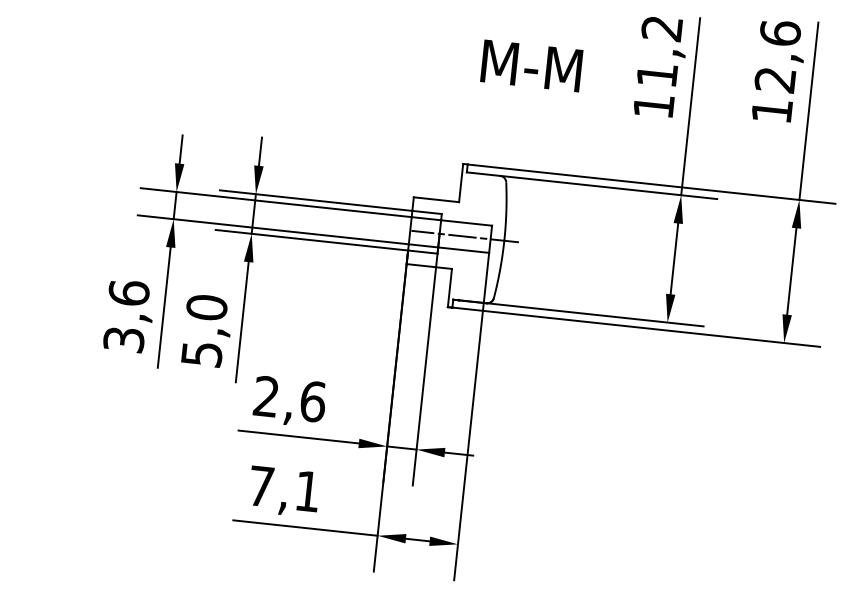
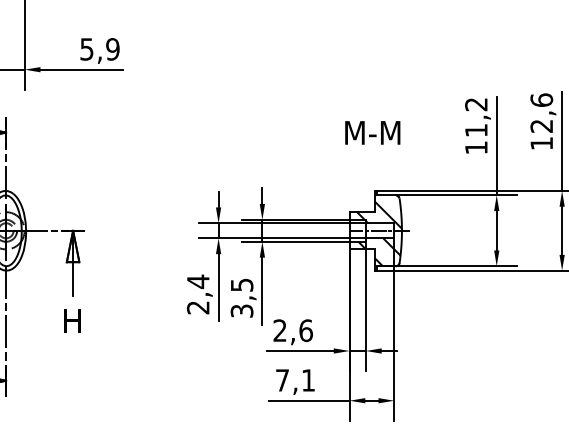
text: (531, 65) -> (372, 132), moved
hatch: (464, 235) -> (379, 230), added
text: (126, 316) -> (198, 294), 3,6 -> 2,4
text: (203, 329) -> (241, 297), 5,0 -> 3,5

